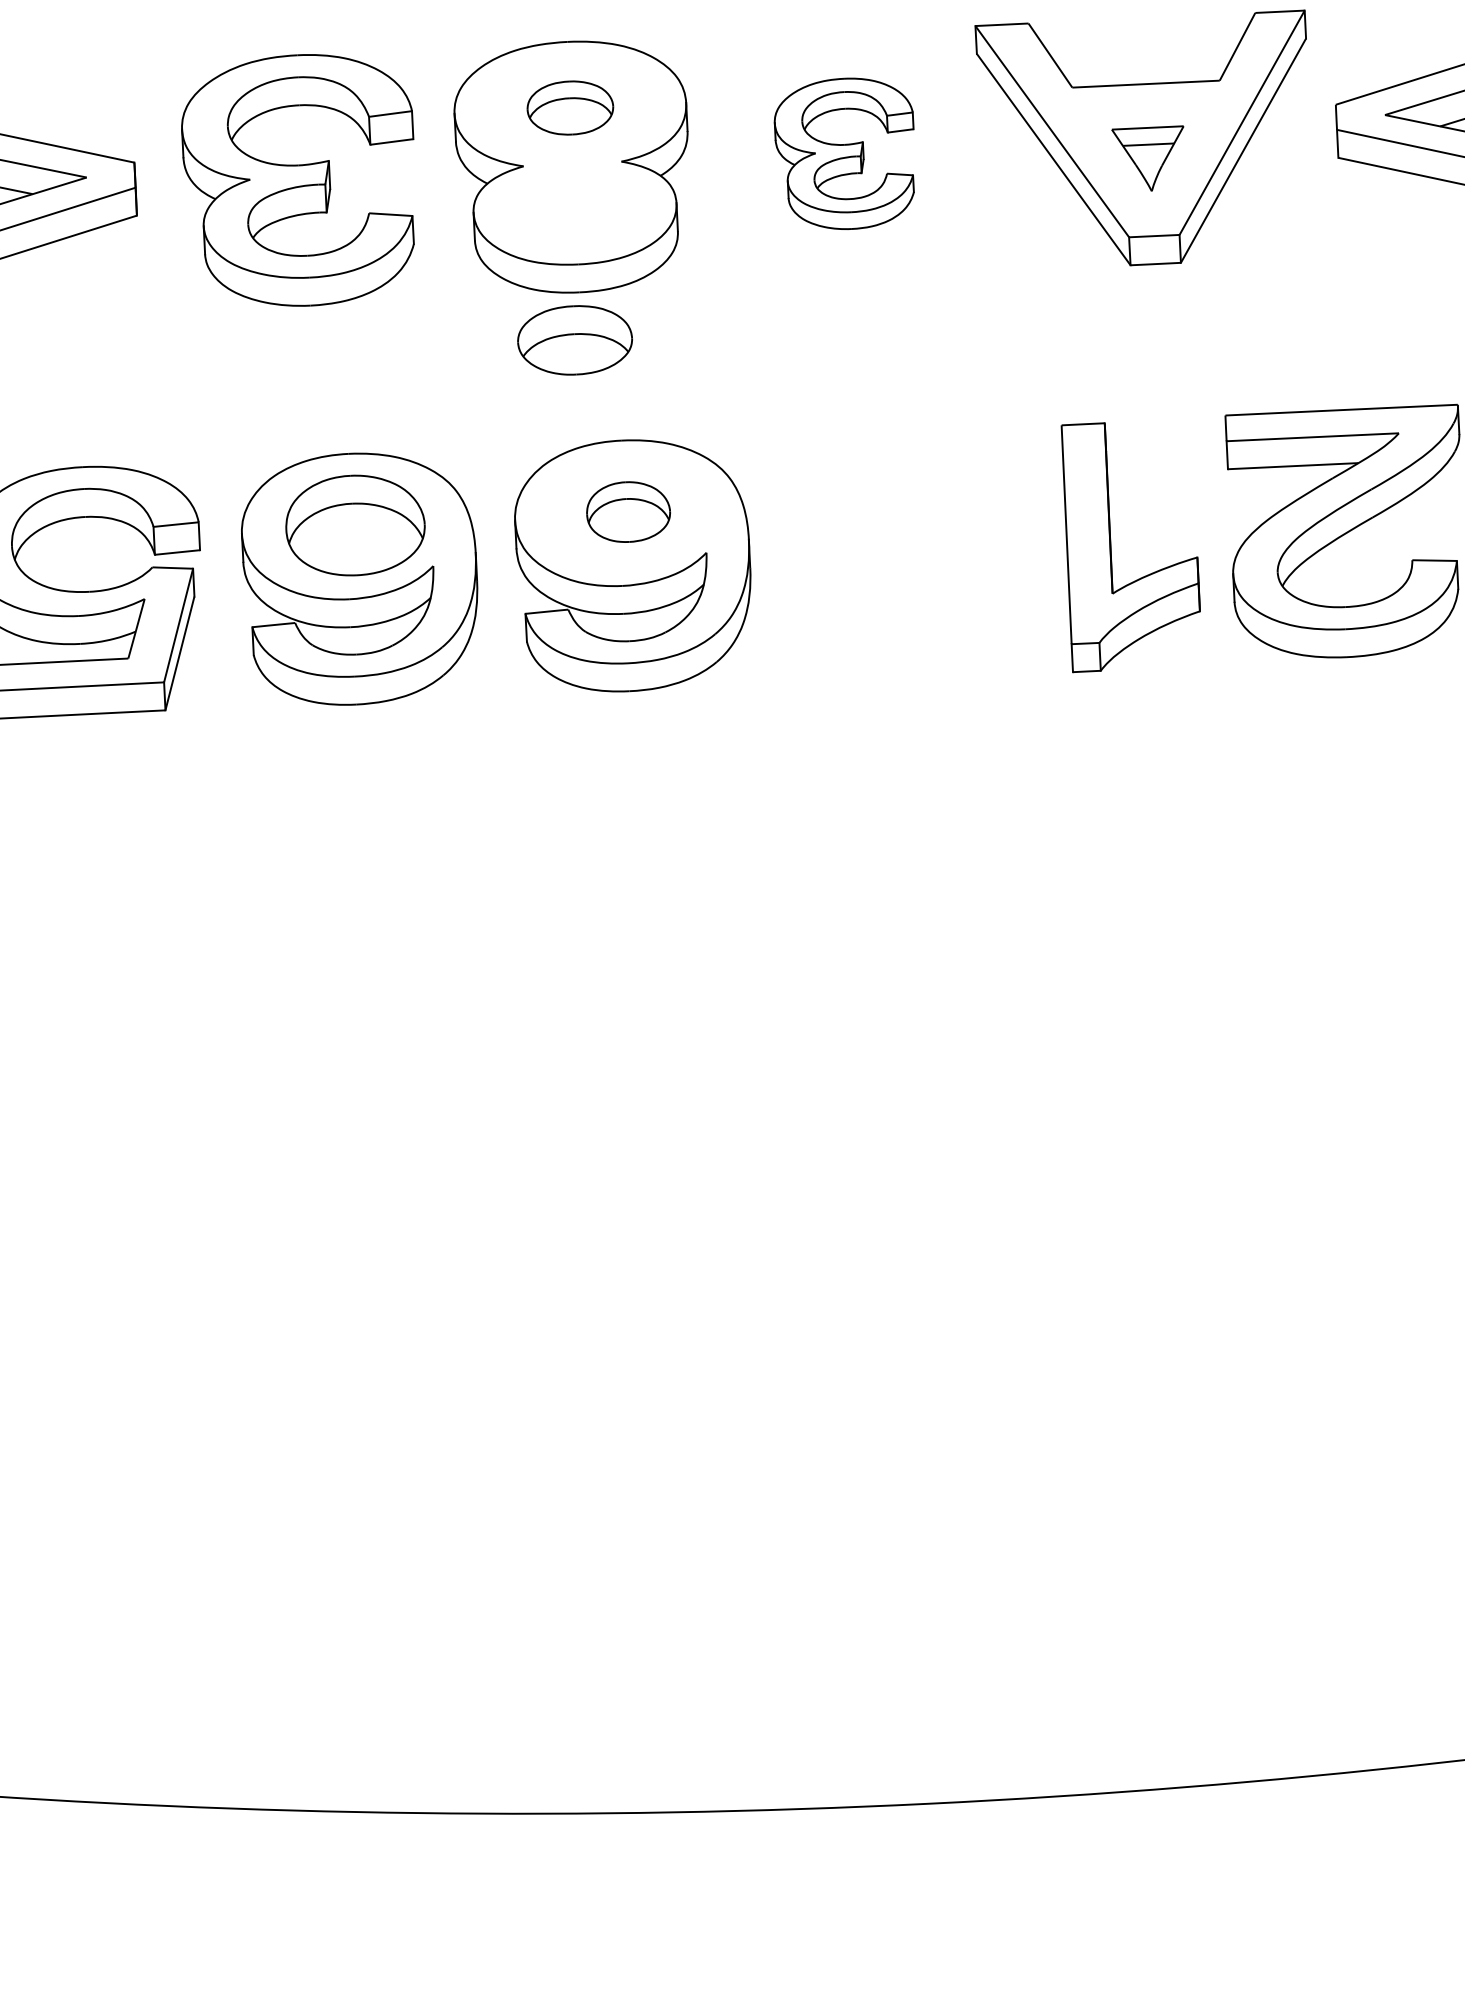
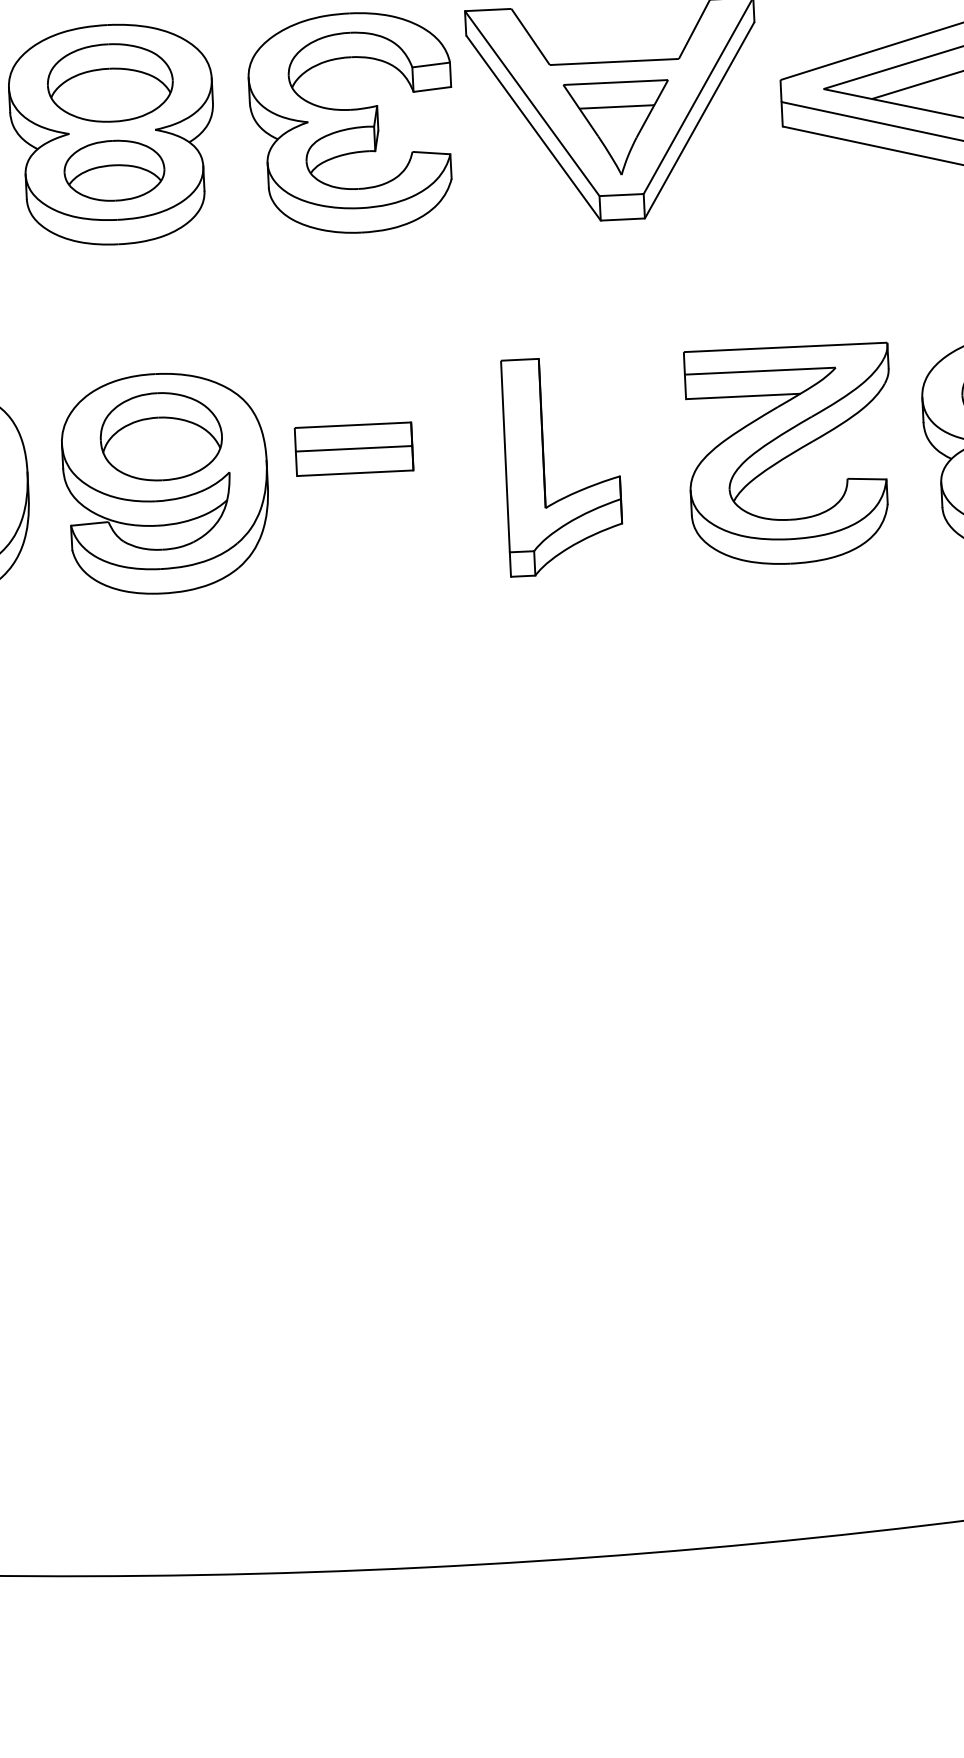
part: (570, 107) -> (110, 82), size x1.67
part: (844, 153) -> (350, 122), size x1.67
part: (1147, 158) -> (615, 127), size x1.67
part: (574, 340) -> (113, 170), moved
part: (628, 511) -> (161, 436), size x1.67
part: (848, 525) -> (353, 448), added
part: (1111, 547) -> (544, 467), moved

